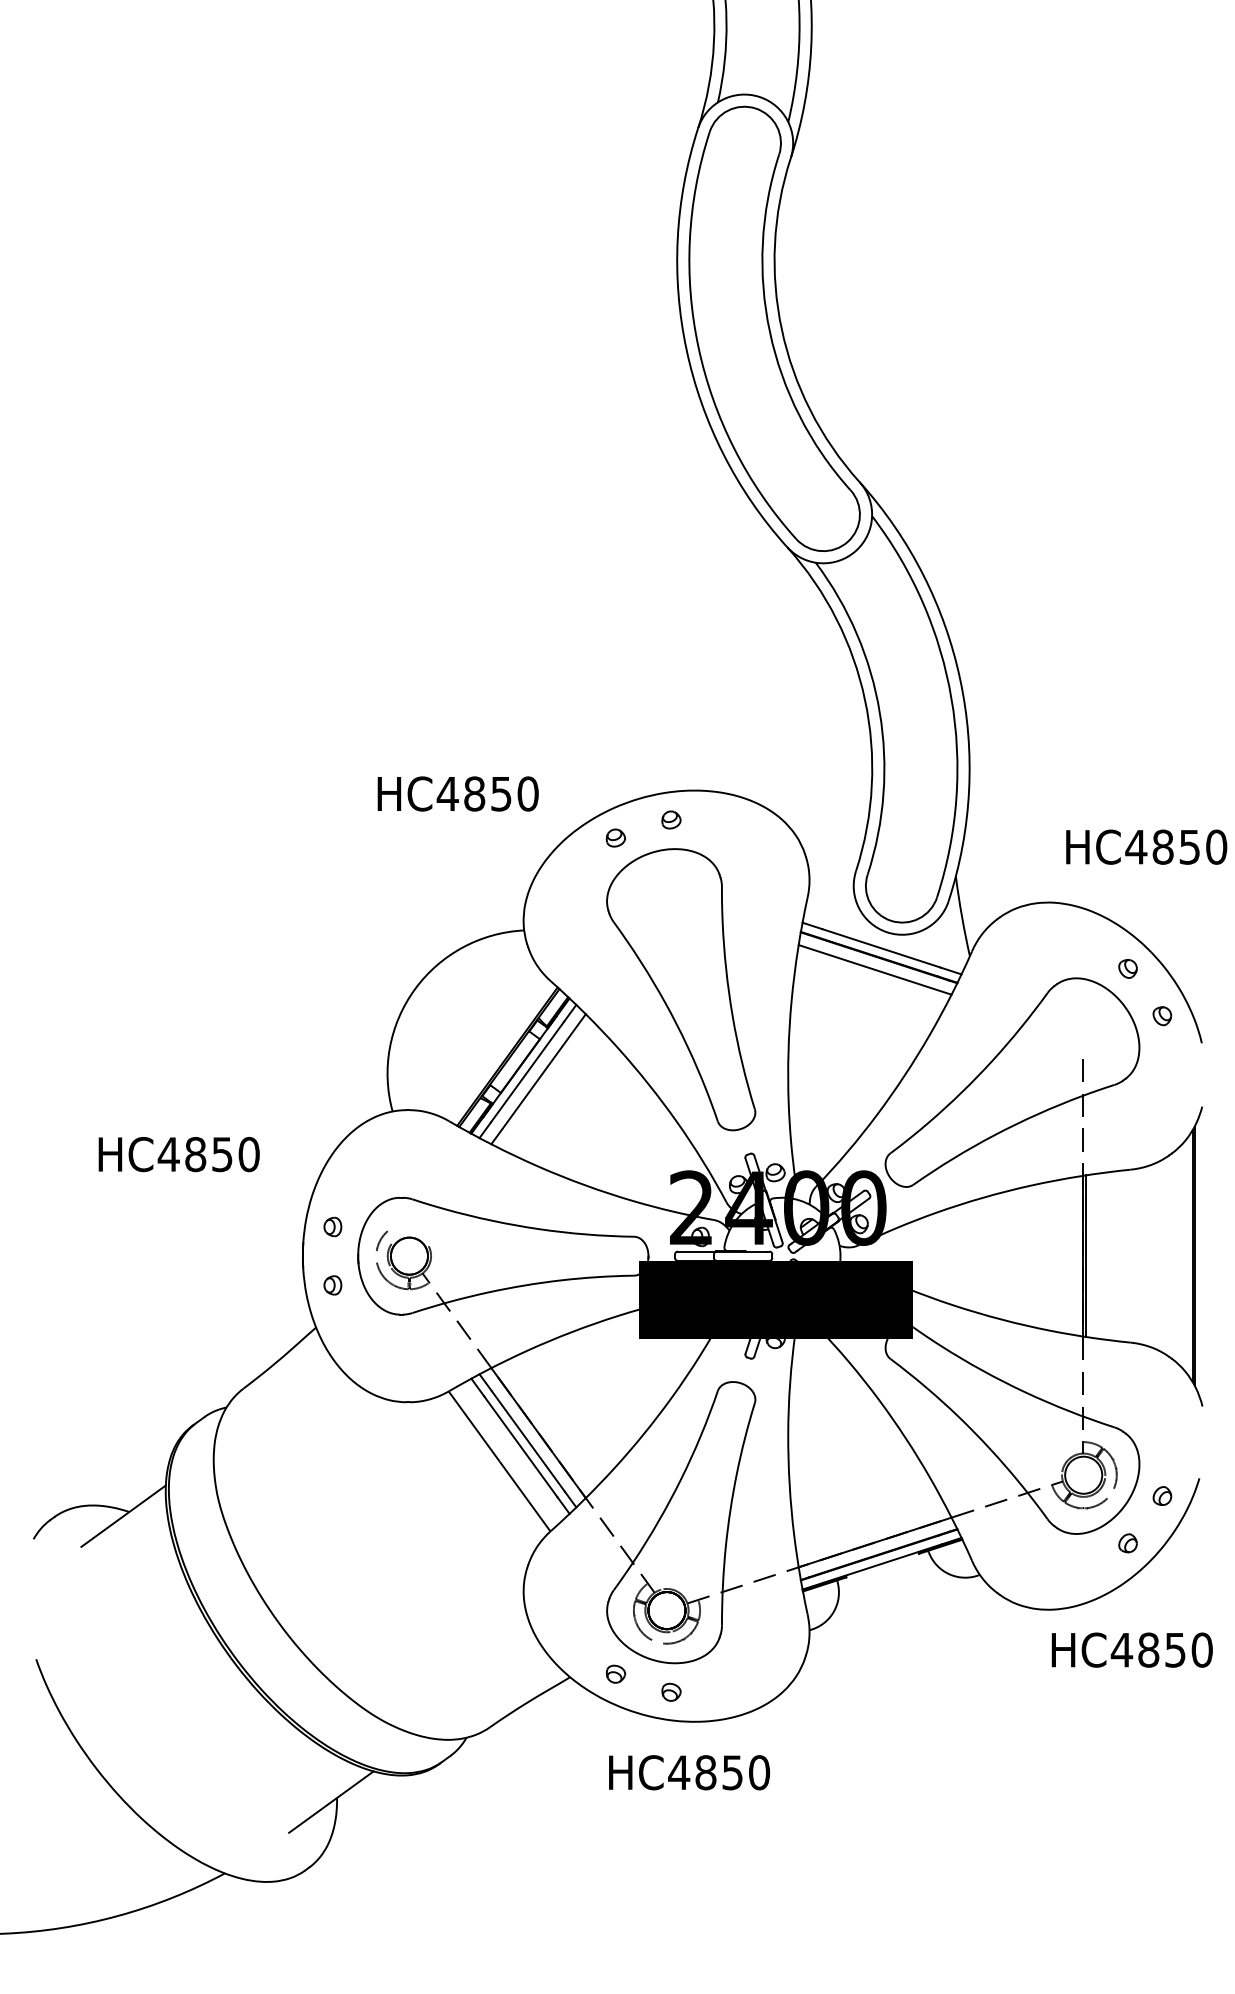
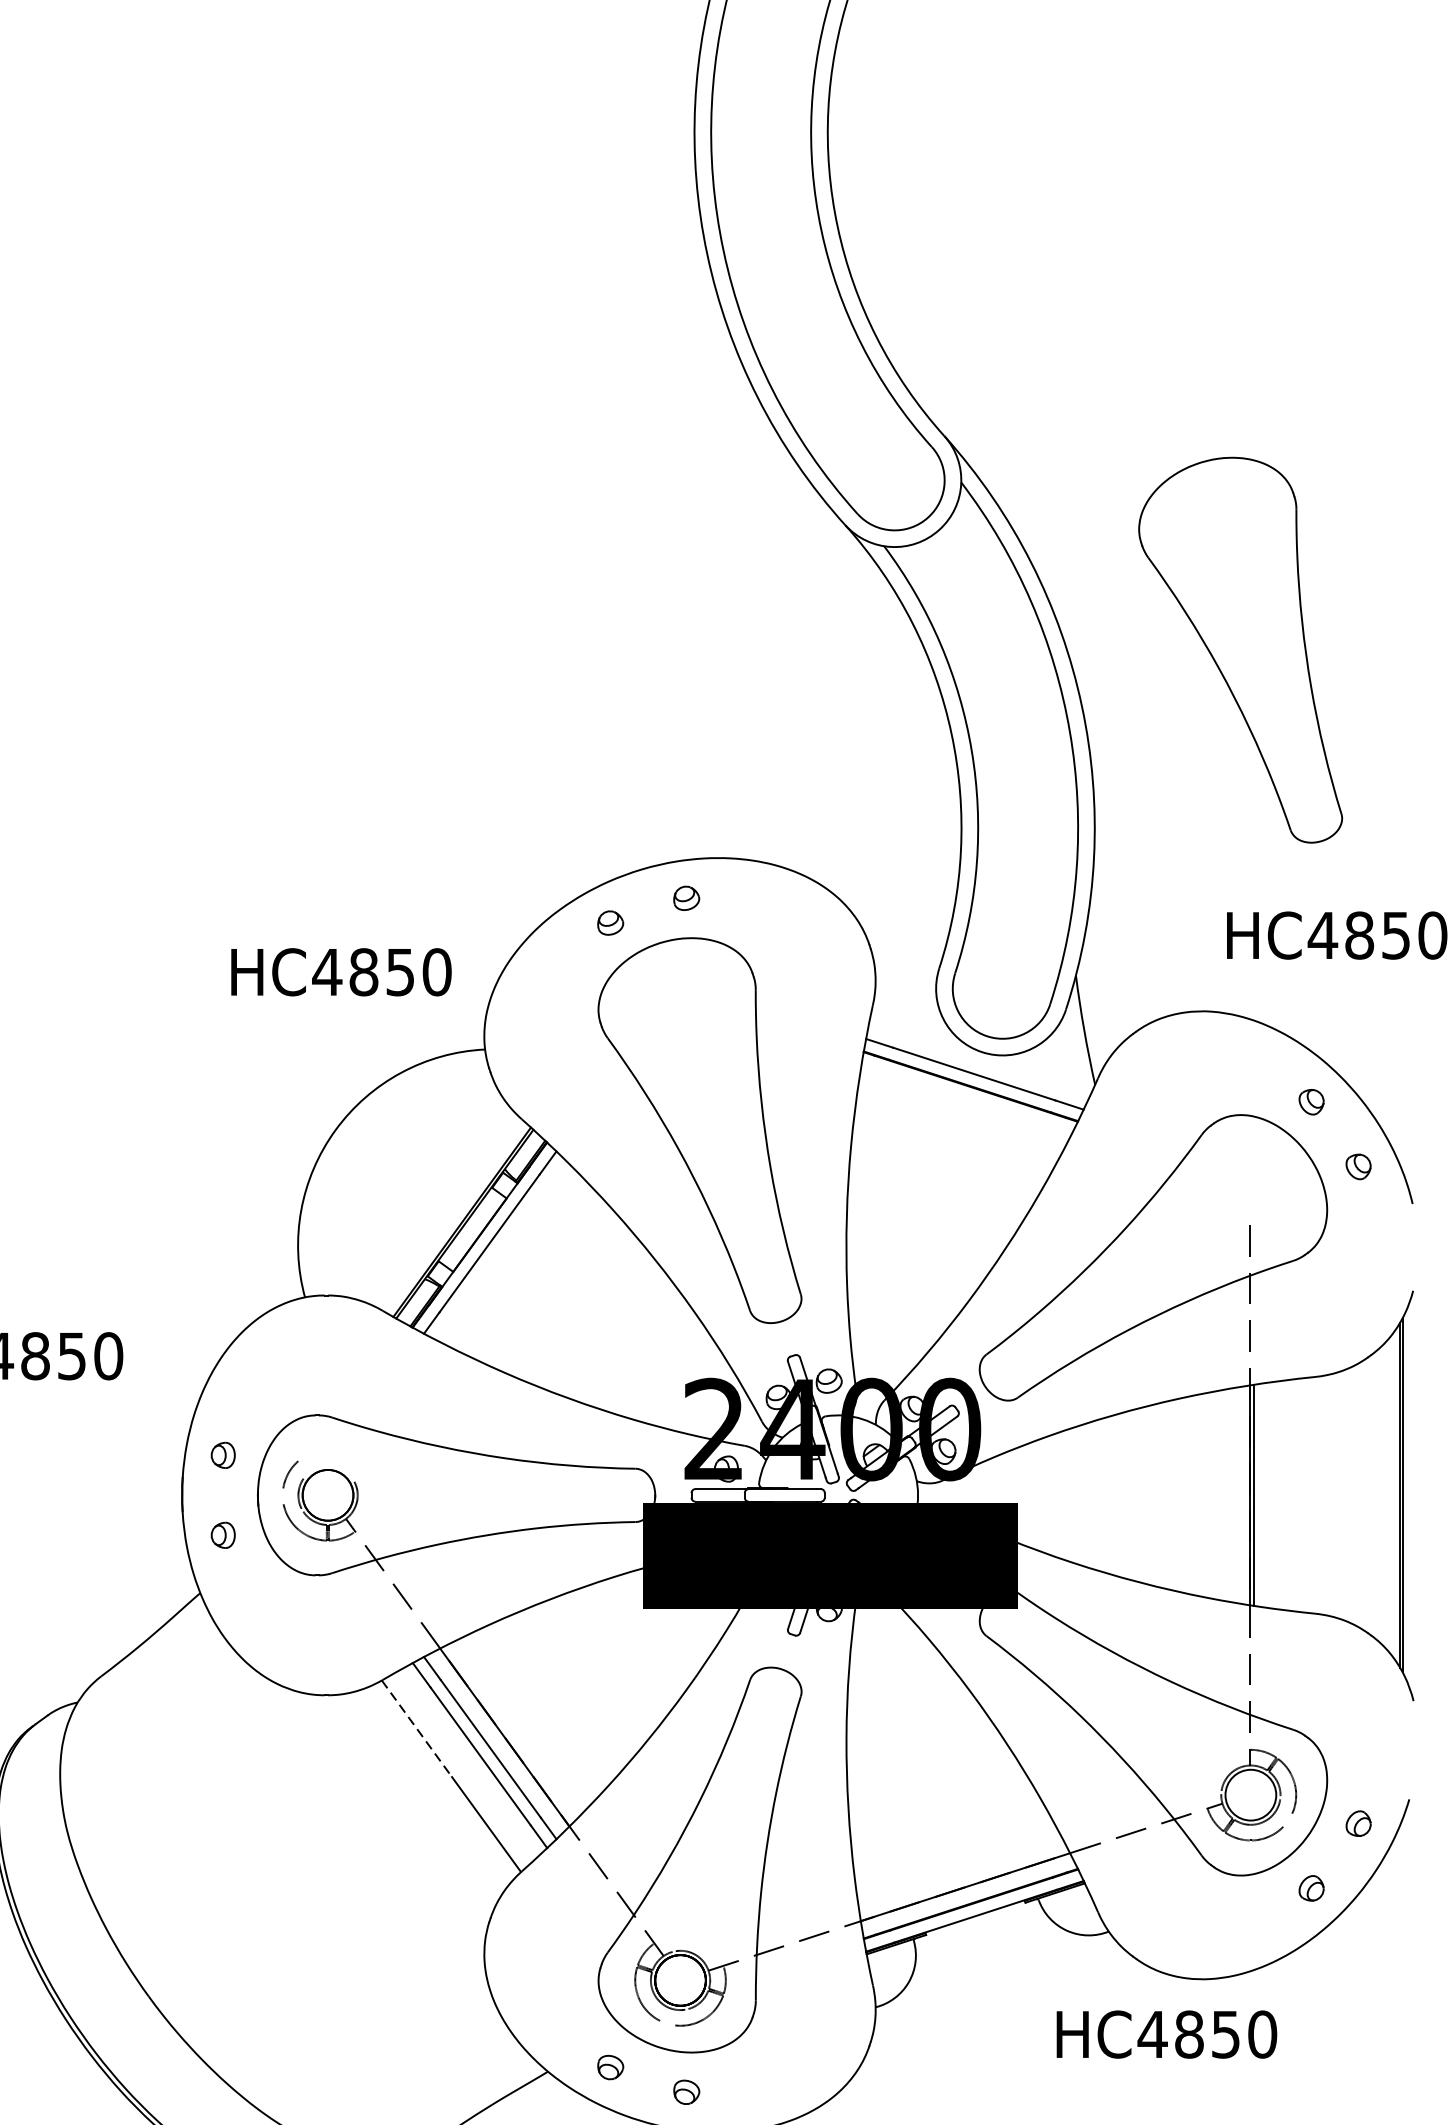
part: (1076, 638) -> (1241, 649), added
text: (457, 793) -> (340, 971), moved
line: (874, 969) -> (964, 1102), removed
line: (538, 1079) -> (504, 1253), removed
line: (474, 1426) -> (417, 1728), solid -> dashed
text: (1131, 1649) -> (1165, 2033), moved

